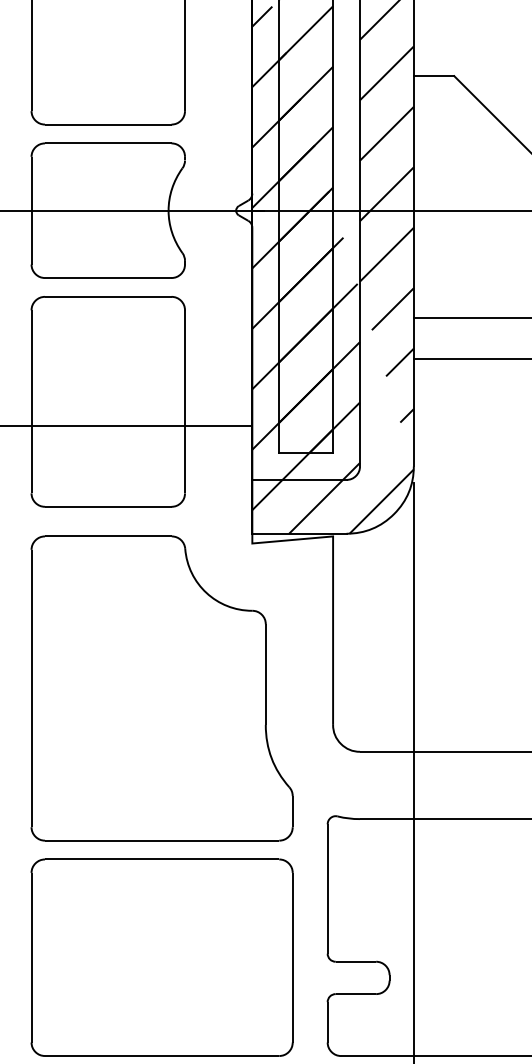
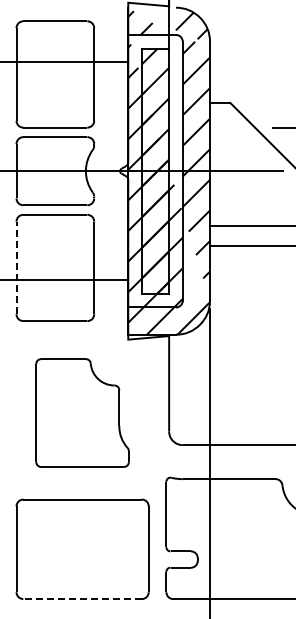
line: (31, 400) -> (16, 267), solid -> dashed
part: (161, 687) -> (82, 412), size x0.7
line: (161, 1056) -> (82, 599), solid -> dashed

